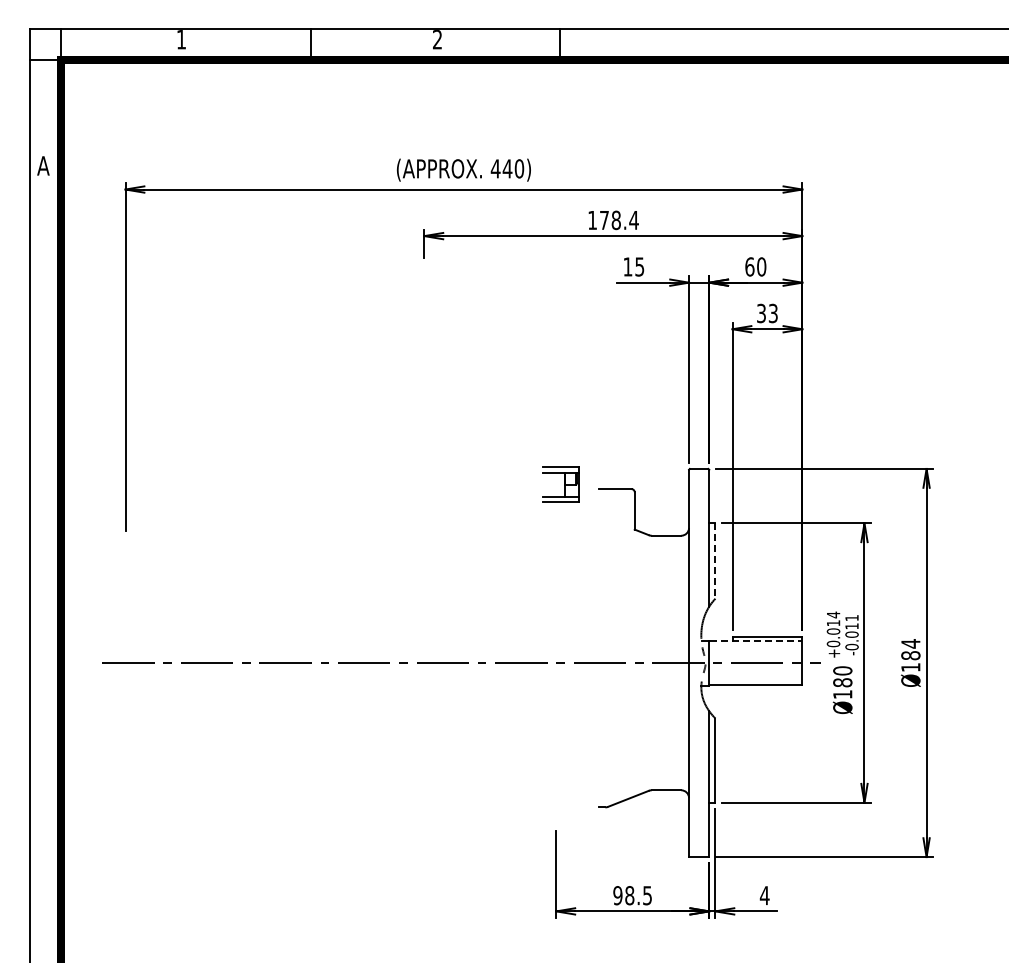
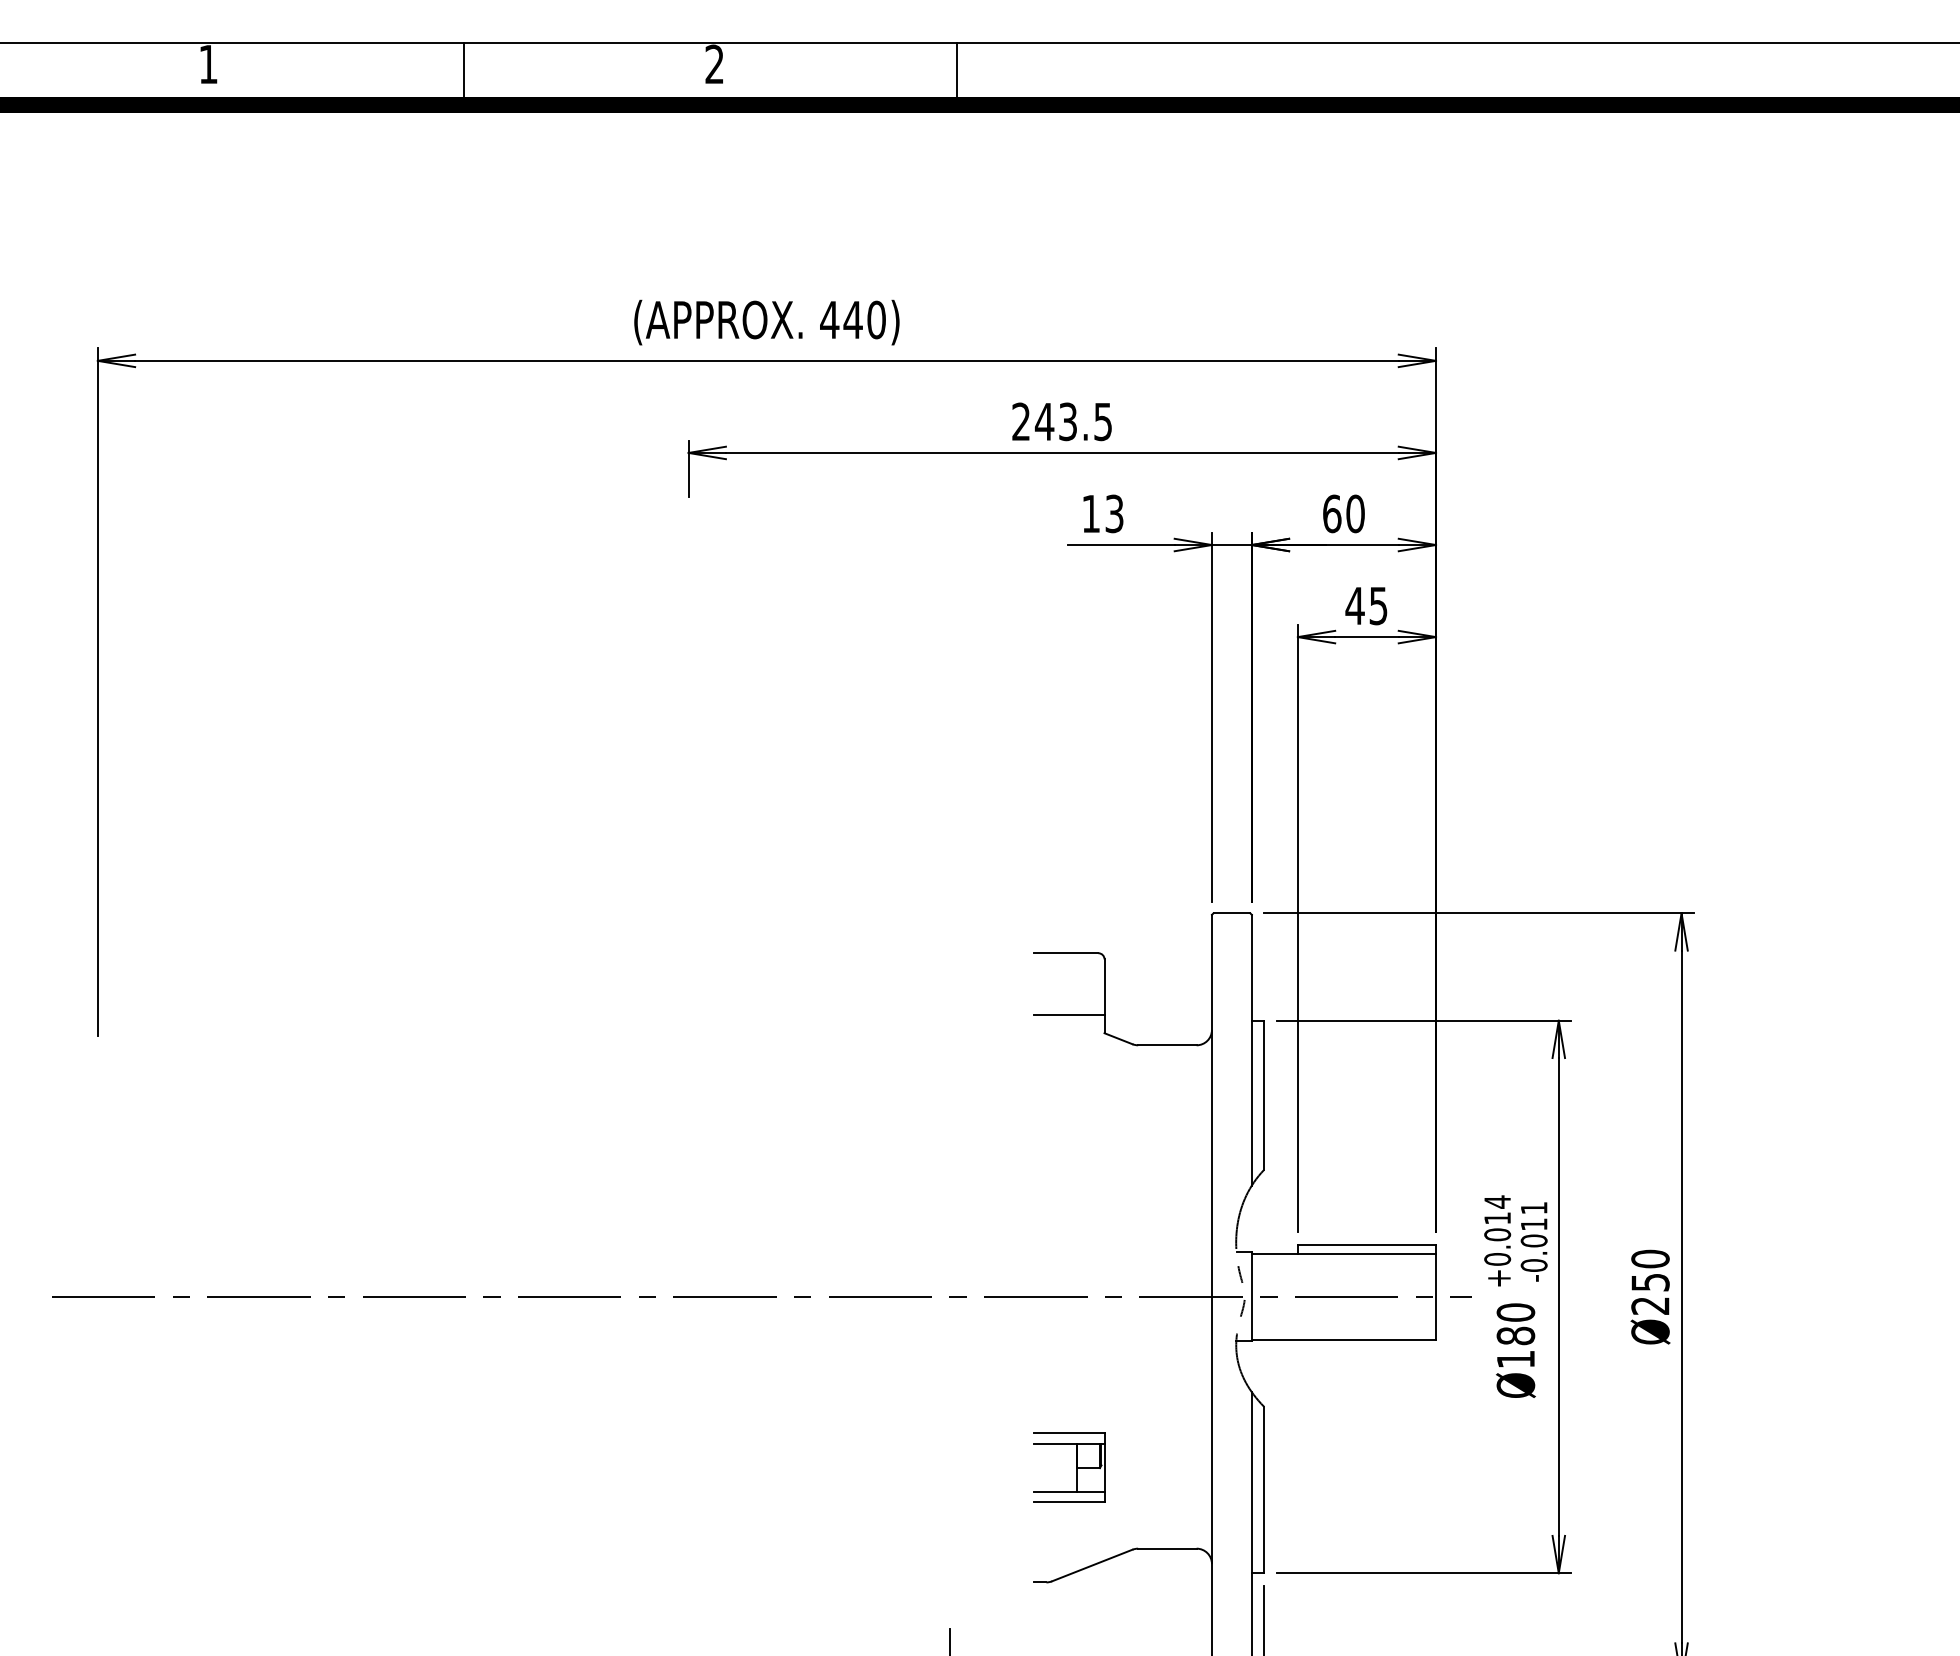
text: (613, 220) -> (1062, 422), 178.4 -> 243.5
text: (639, 266) -> (1113, 513), 15 -> 13
text: (766, 313) -> (1365, 605), 33 -> 45
part: (560, 484) -> (1068, 1467), moved
line: (616, 520) -> (1068, 1015), added
line: (715, 561) -> (1264, 1096), dashed -> solid
line: (756, 641) -> (1345, 1254), dashed -> solid
text: (910, 655) -> (1649, 1282), Ø184 -> Ø250

